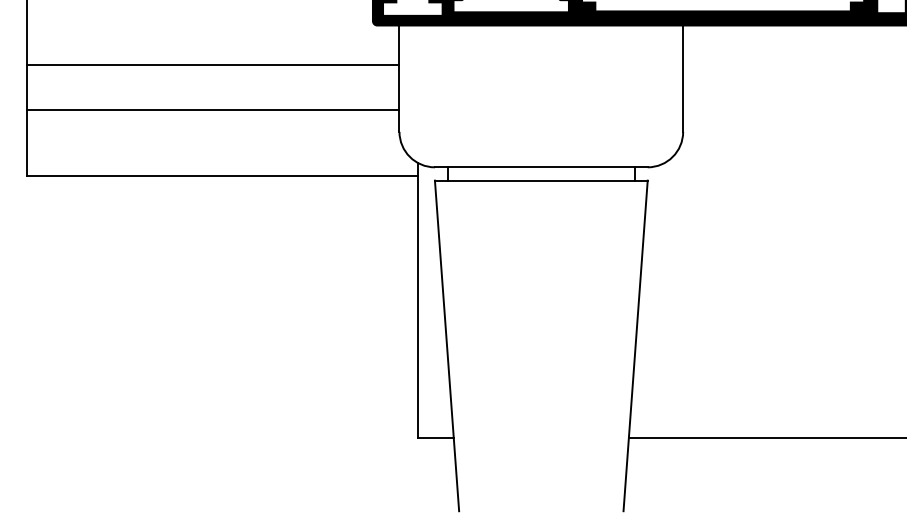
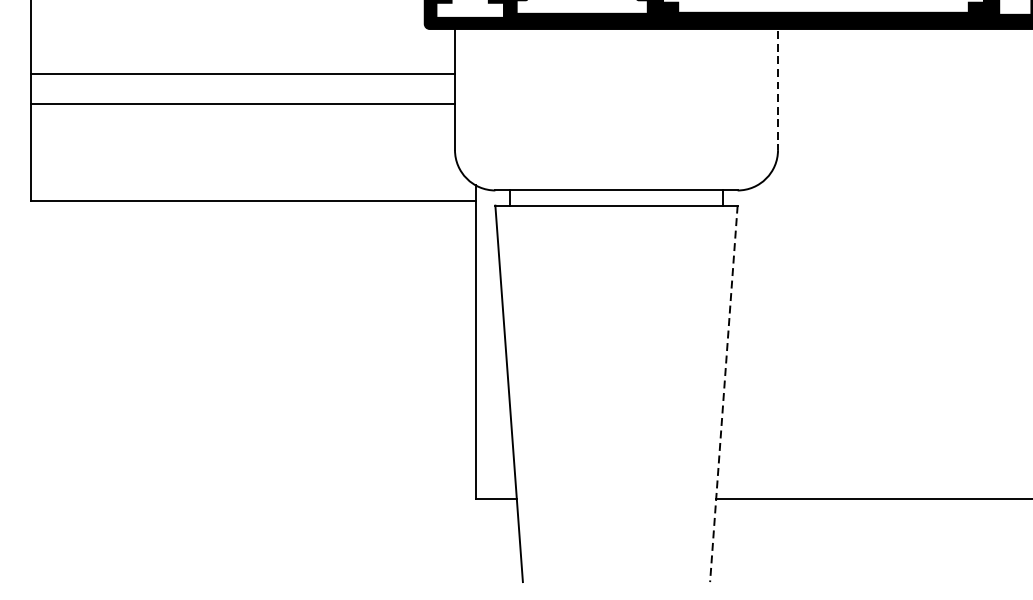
line: (683, 74) -> (778, 84), solid -> dashed
line: (213, 109) -> (243, 104), moved
line: (635, 345) -> (723, 393), solid -> dashed

